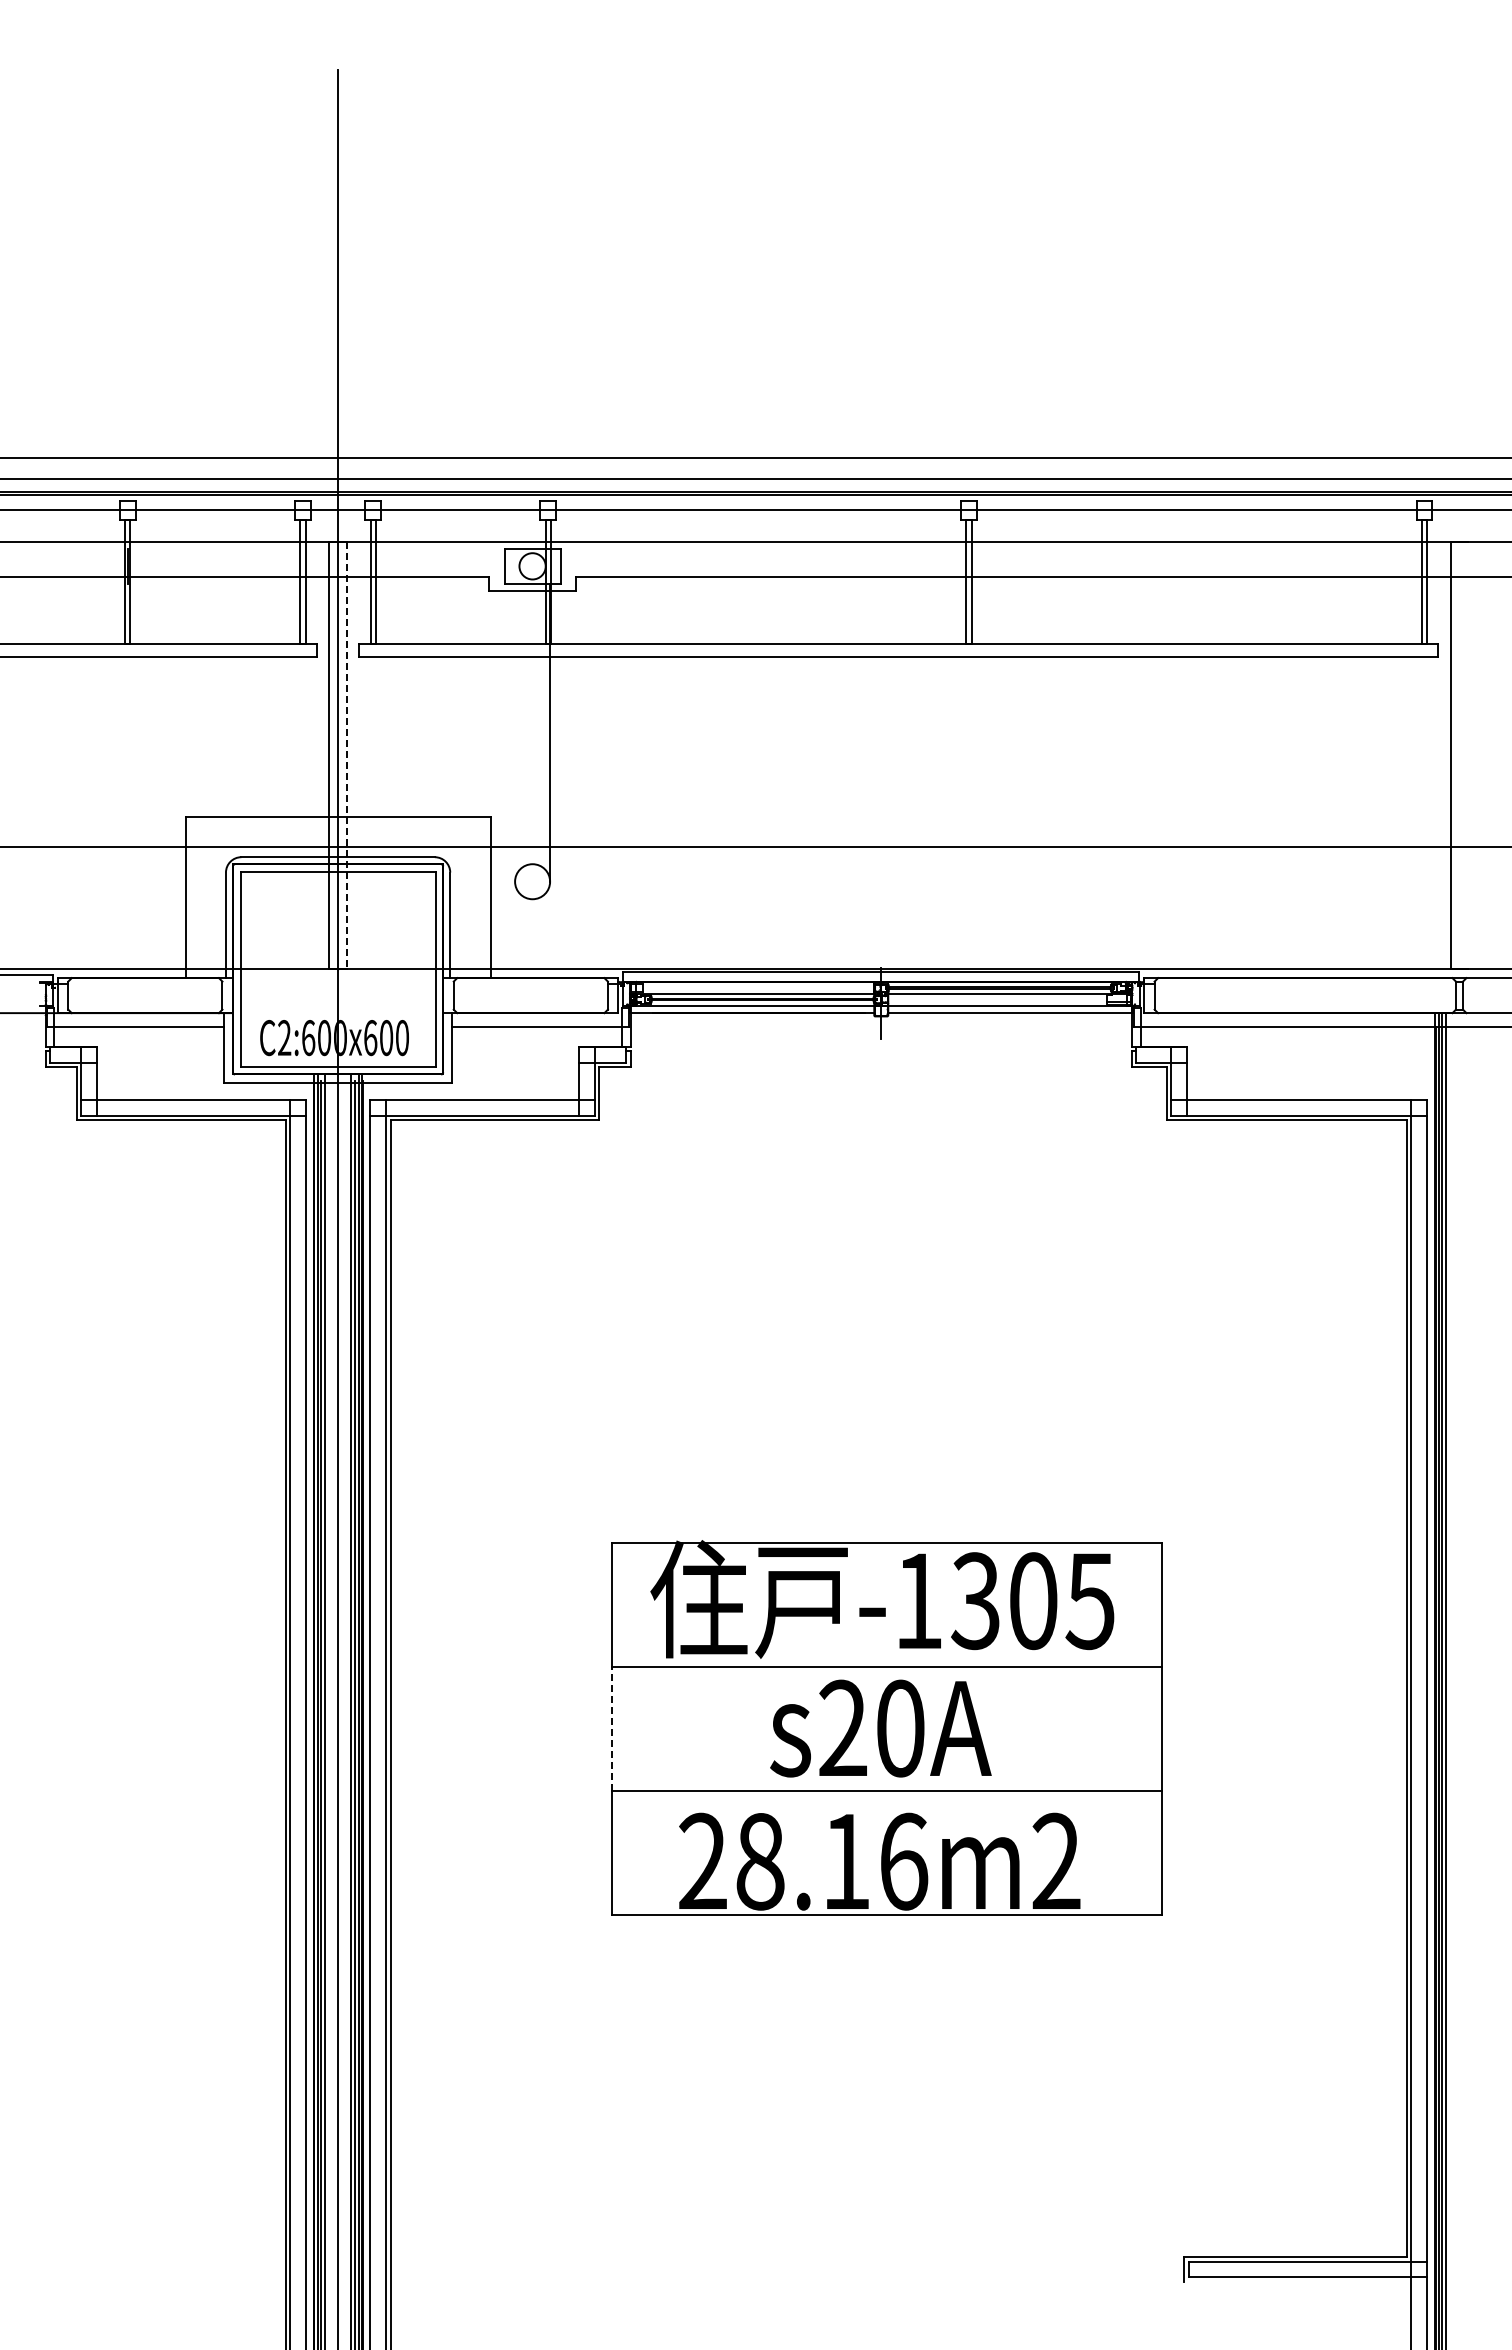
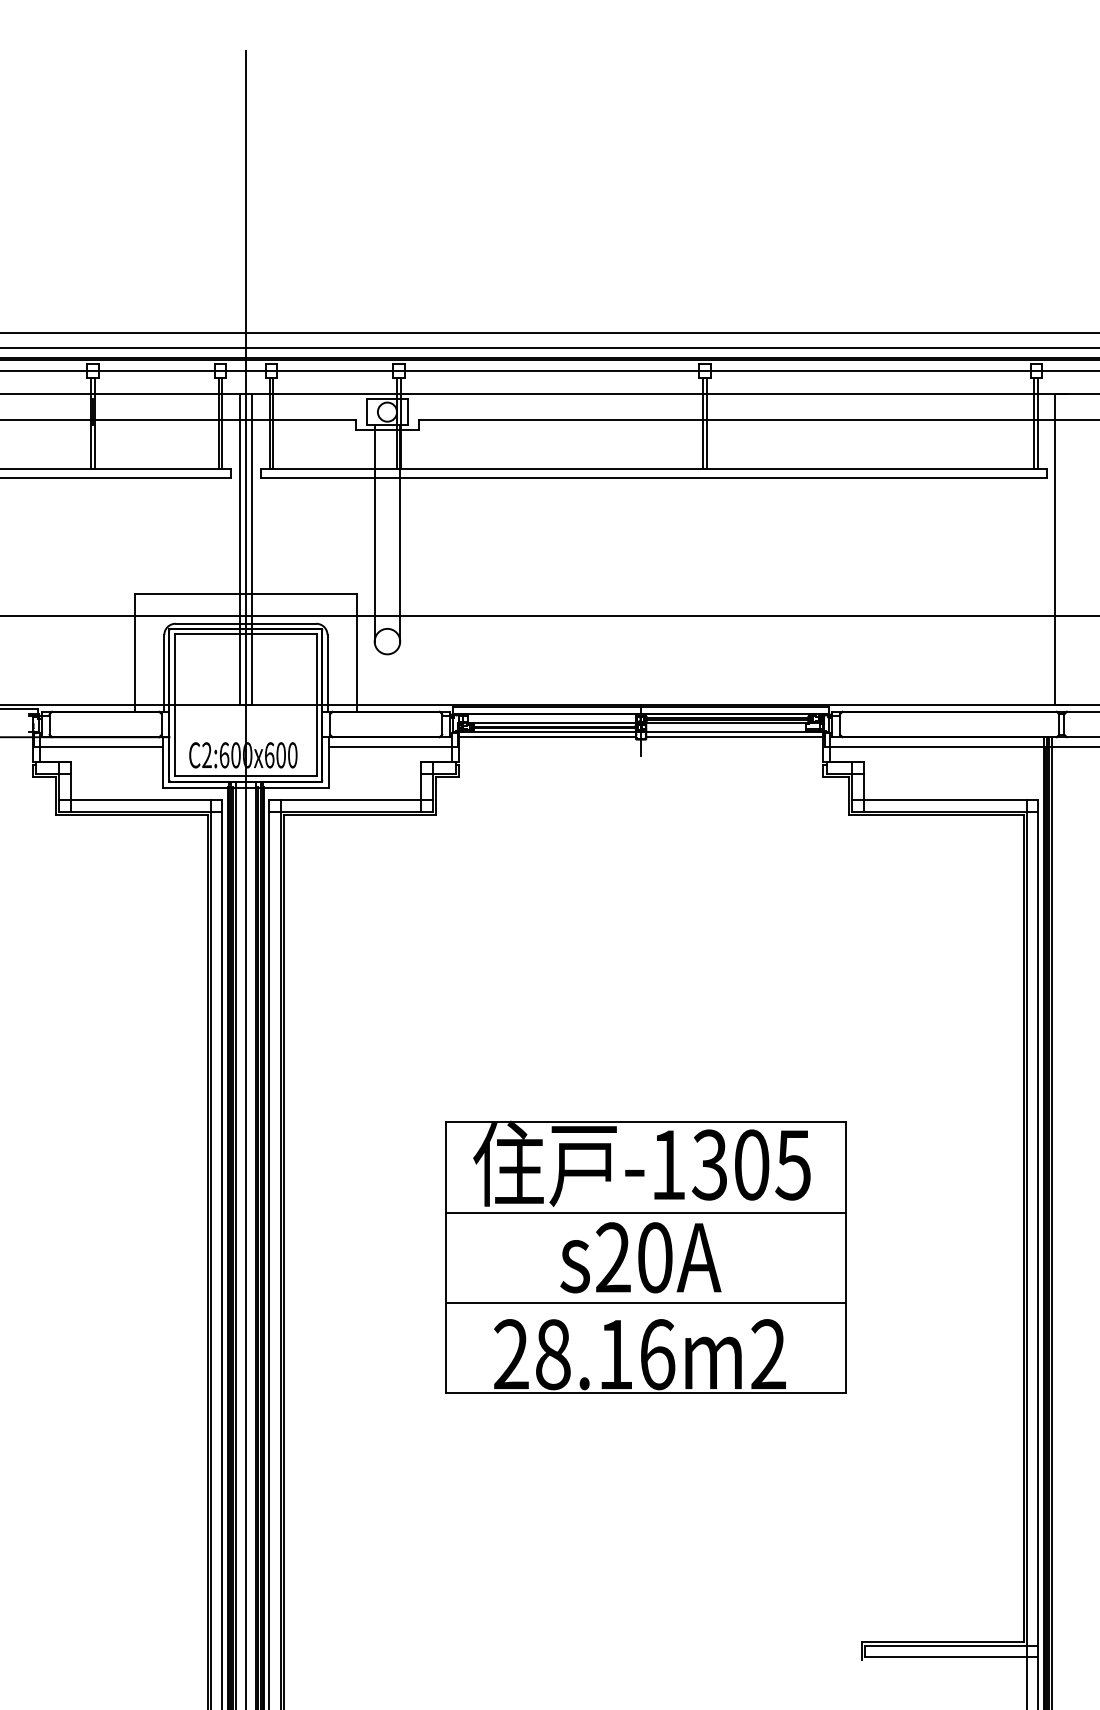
line: (515, 732) -> (375, 533), added
line: (346, 755) -> (252, 549), dashed -> solid
line: (612, 1728) -> (445, 1257), dashed -> solid

